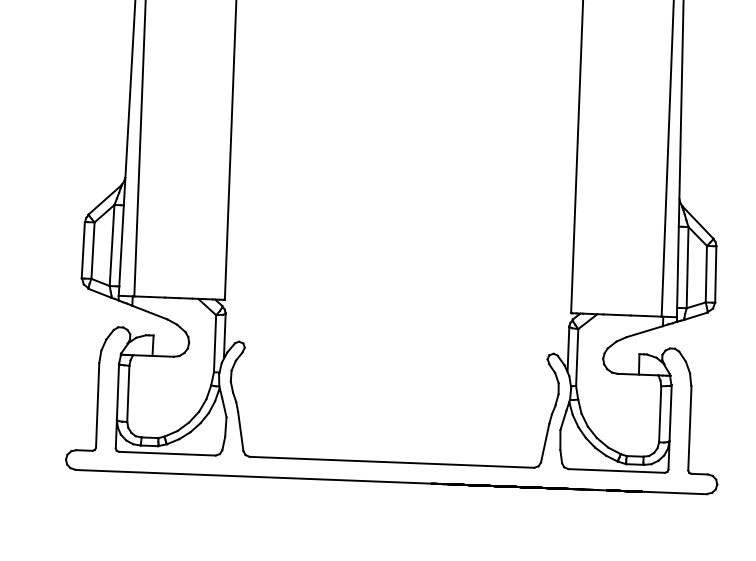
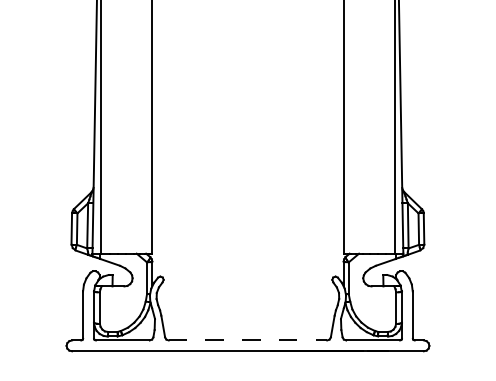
line: (392, 462) -> (248, 340), solid -> dashed

